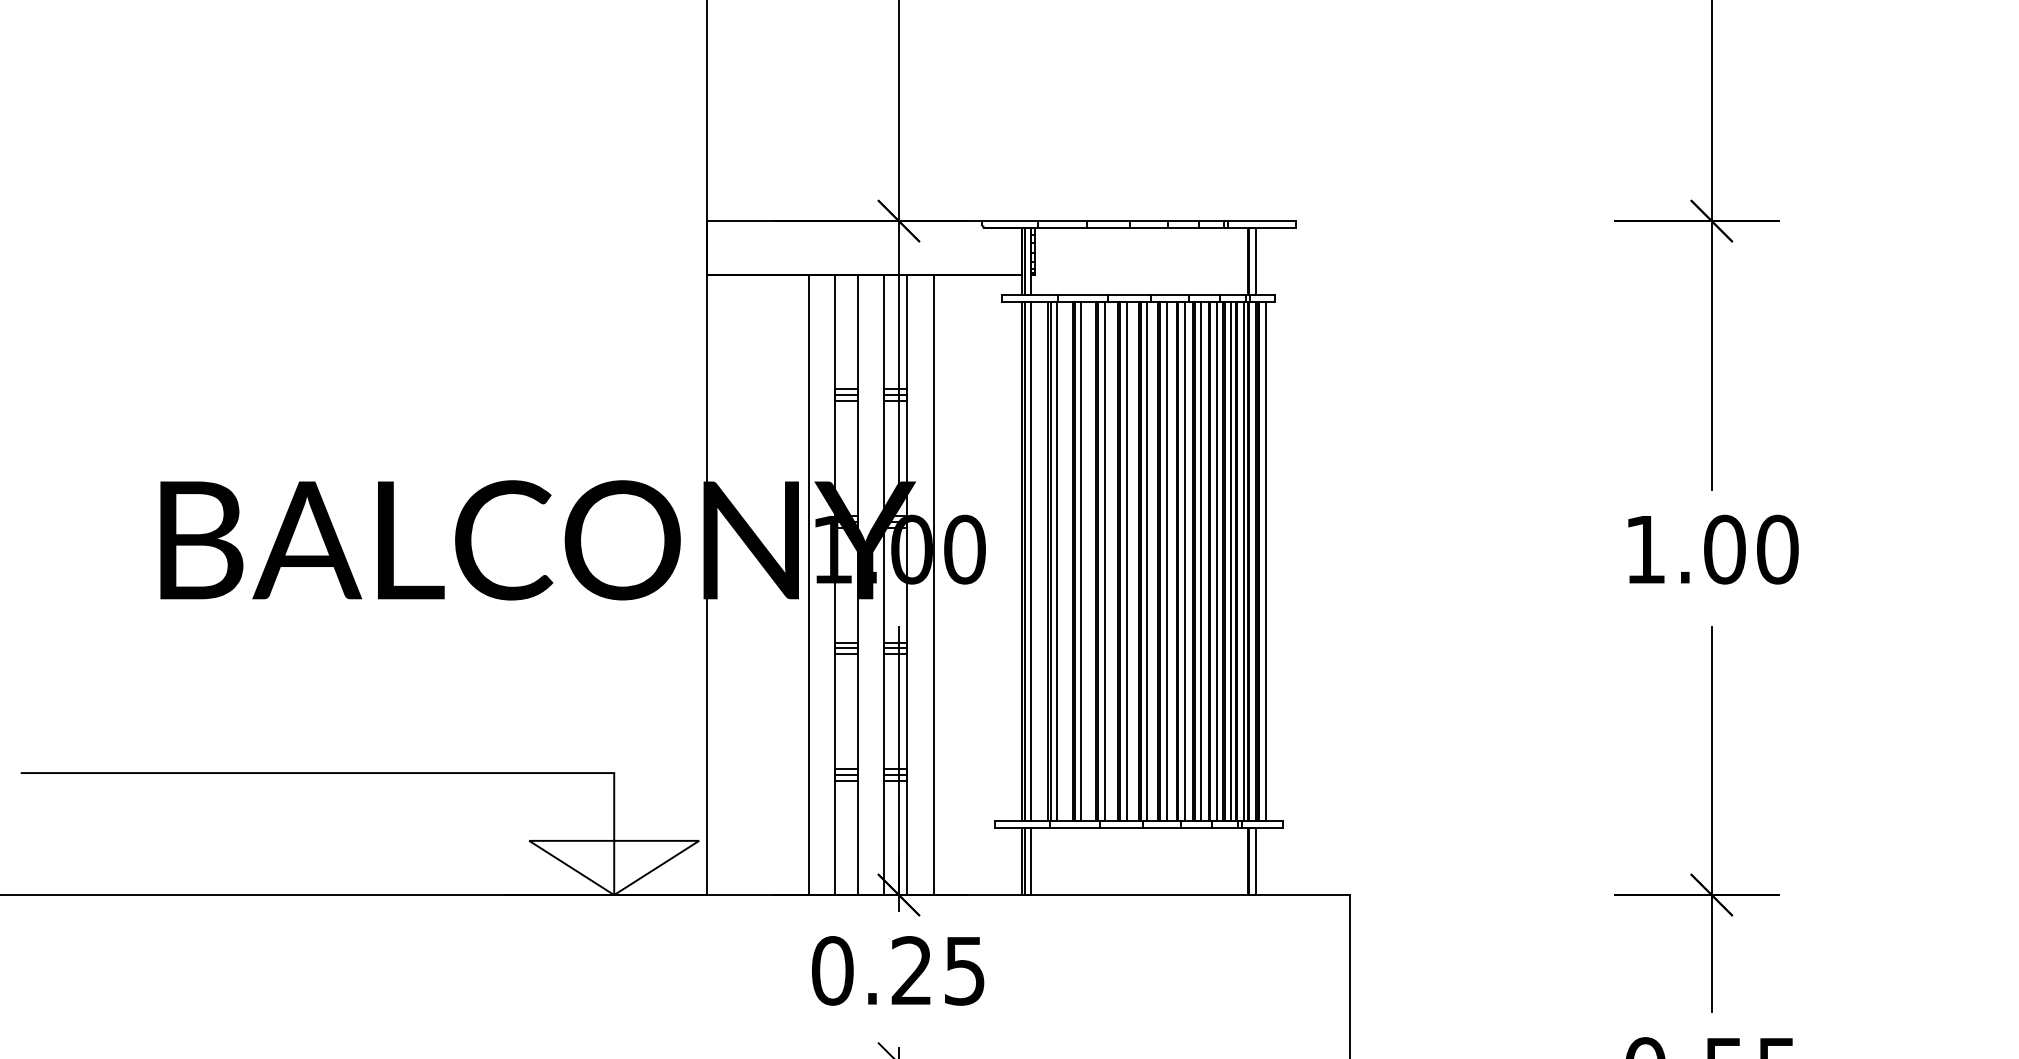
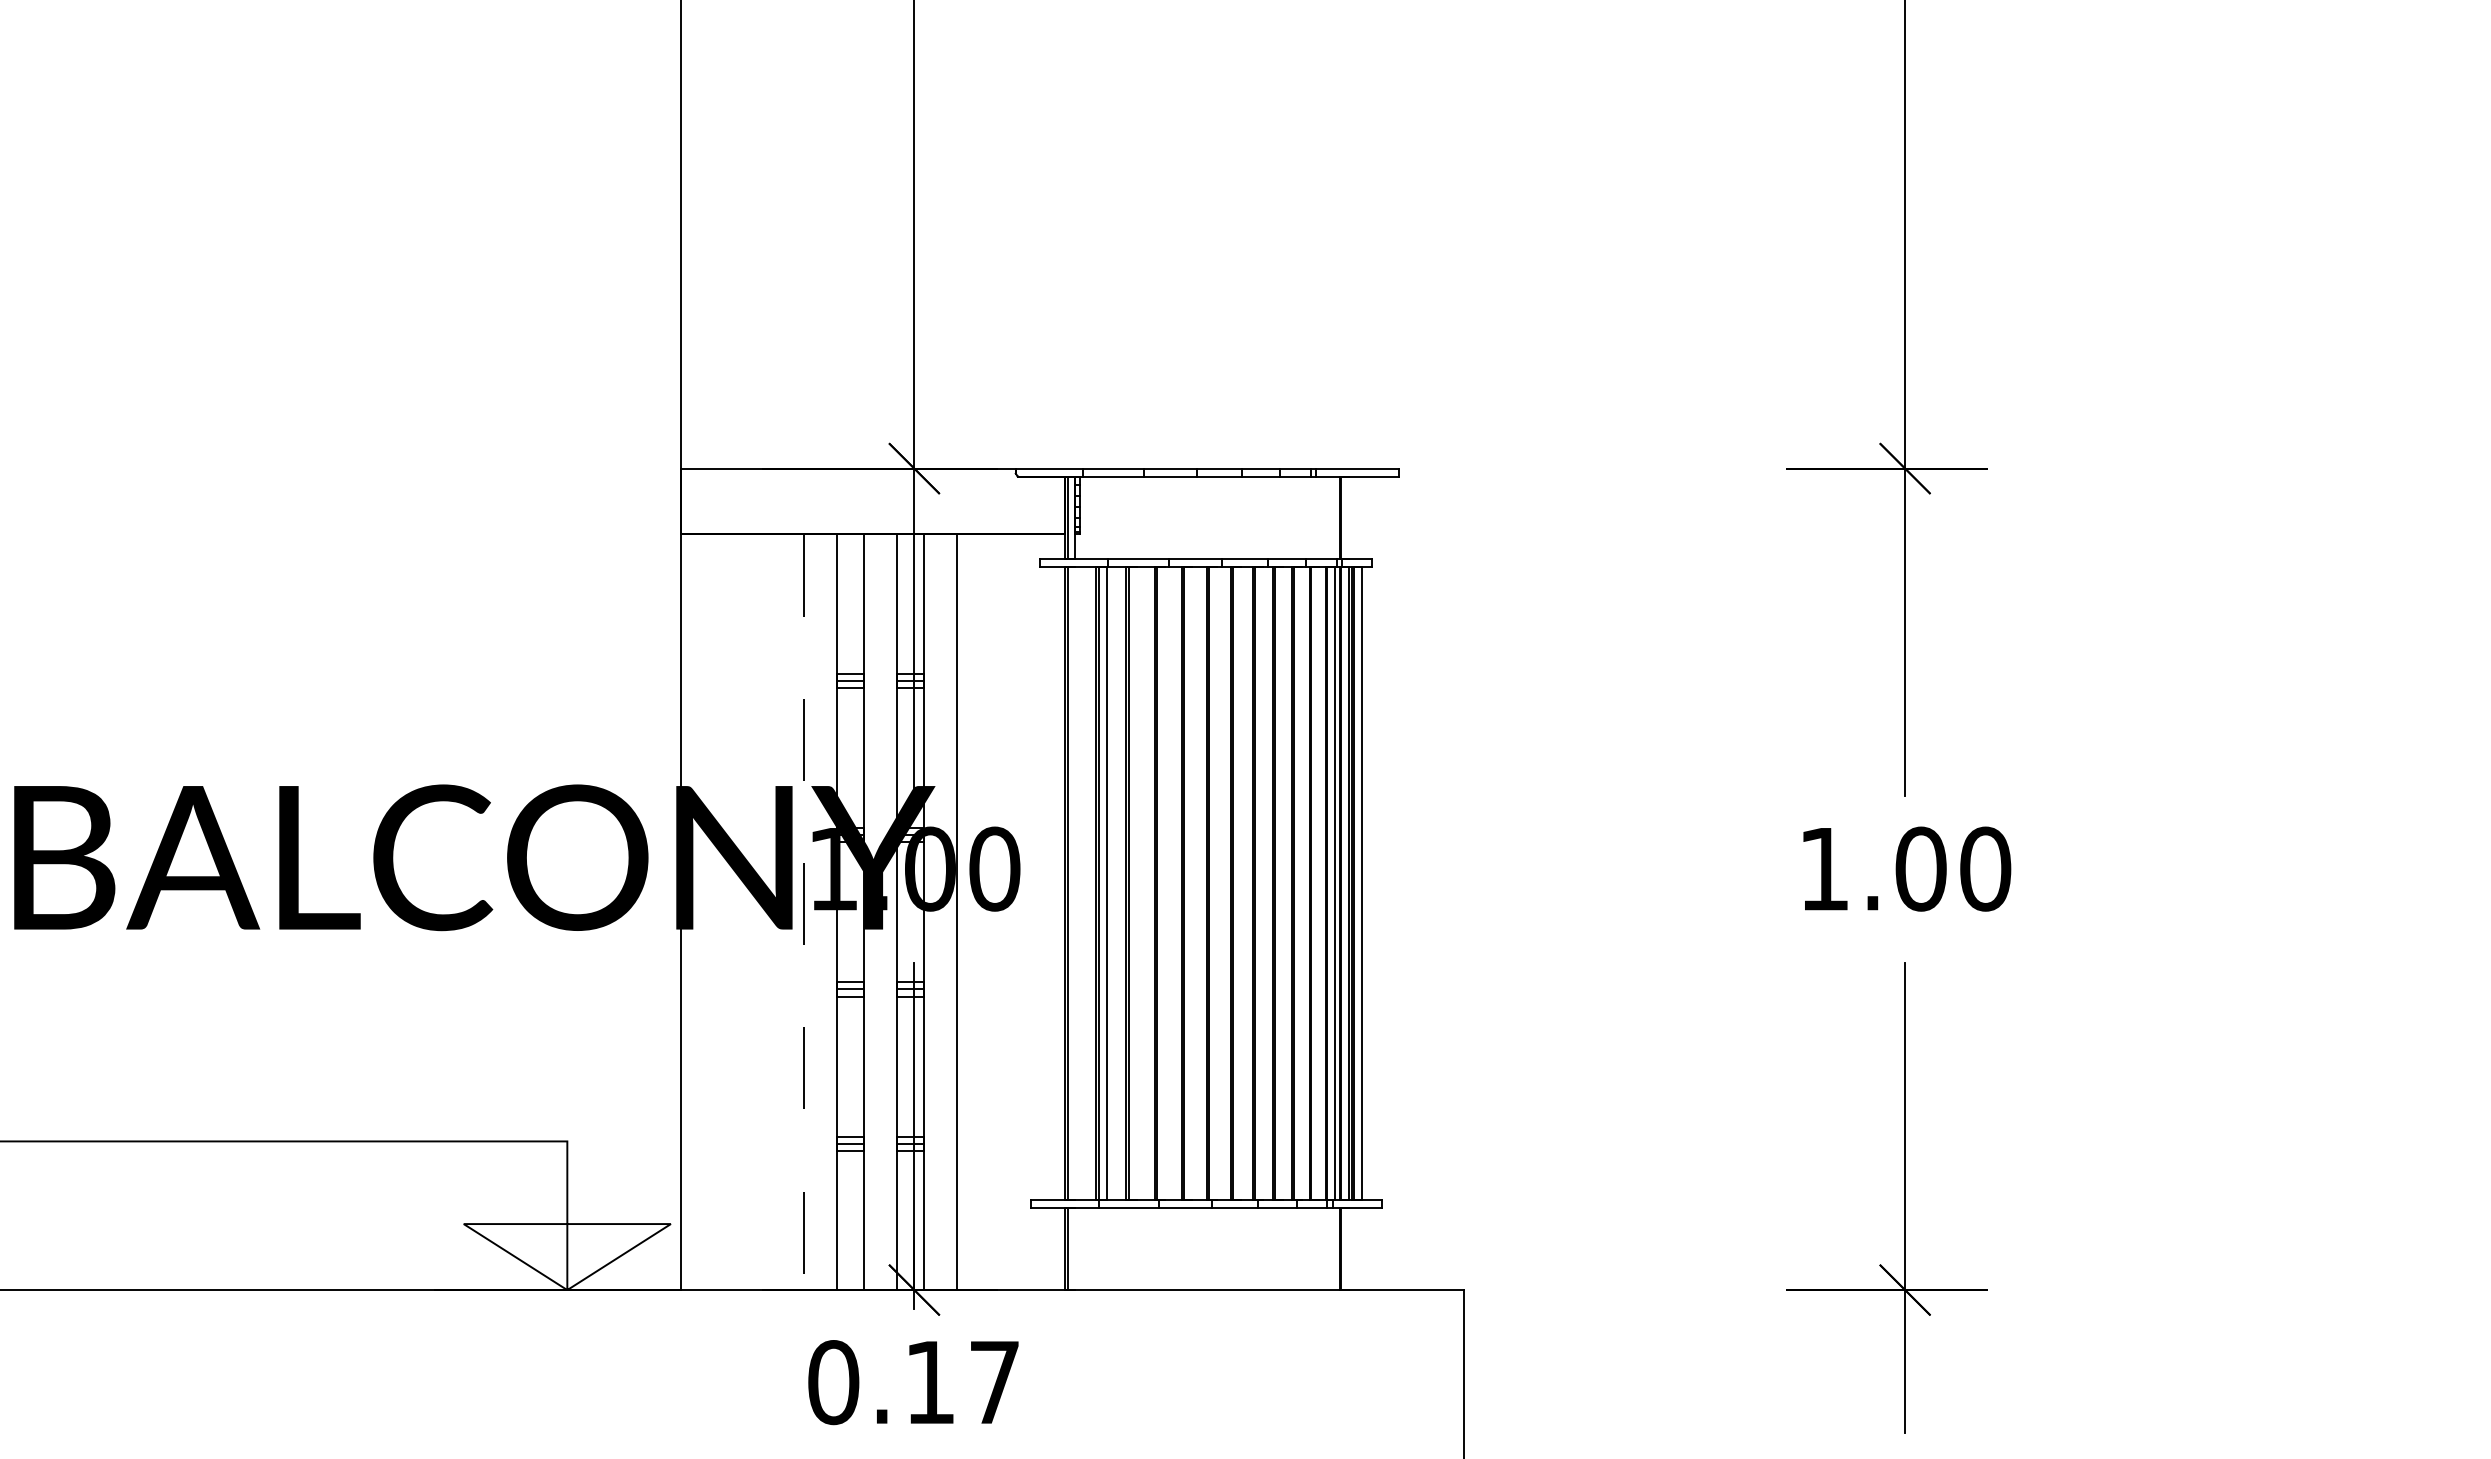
line: (1255, 261) -> (1349, 517), removed
line: (1031, 561) -> (1075, 883), removed
line: (1081, 561) -> (1136, 883), removed
line: (1104, 561) -> (1165, 883), removed
line: (1126, 561) -> (1191, 883), removed
line: (1147, 561) -> (1217, 883), removed
line: (1166, 561) -> (1240, 883), removed
line: (1184, 561) -> (1262, 883), removed
line: (1201, 561) -> (1283, 883), removed
line: (1217, 561) -> (1302, 883), removed
line: (1231, 561) -> (1319, 883), removed
line: (808, 585) -> (804, 912), solid -> dashed
line: (1031, 860) -> (1075, 1248), removed
line: (1255, 860) -> (1349, 1248), removed
text: (937, 970) -> (961, 1382), 0.25 -> 0.17

